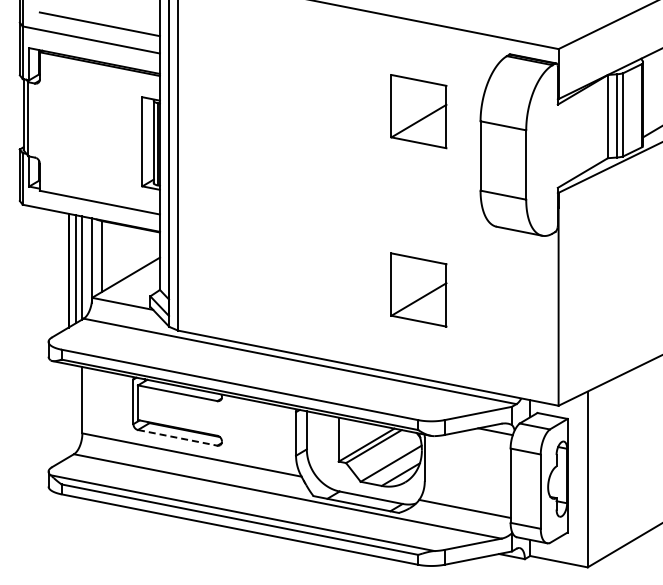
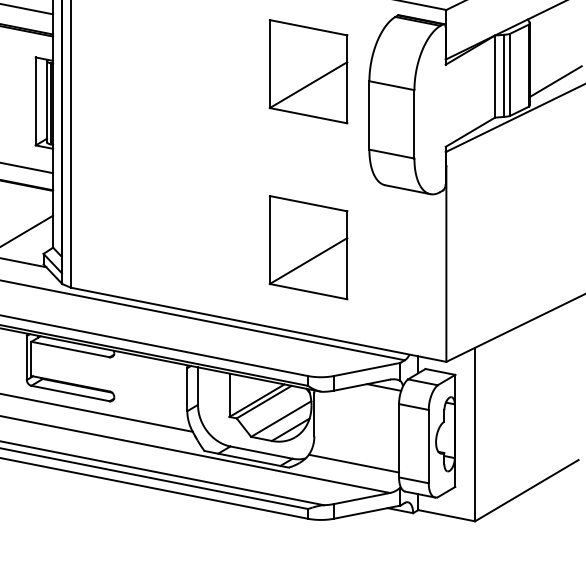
part: (418, 111) -> (308, 71), size x1.43
part: (418, 289) -> (308, 247), size x1.43
line: (178, 437) -> (71, 393), dashed -> solid

